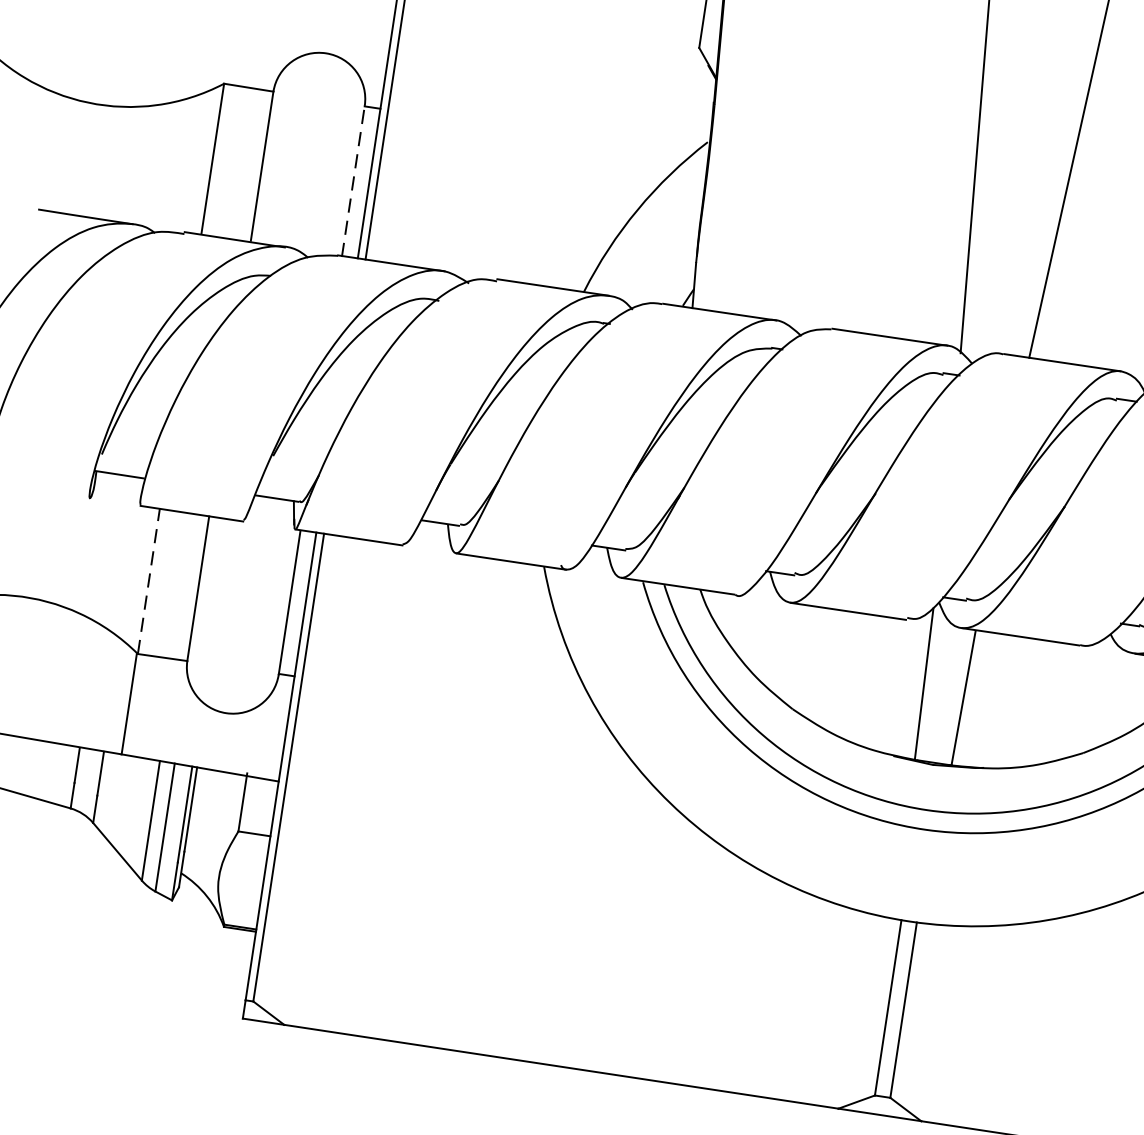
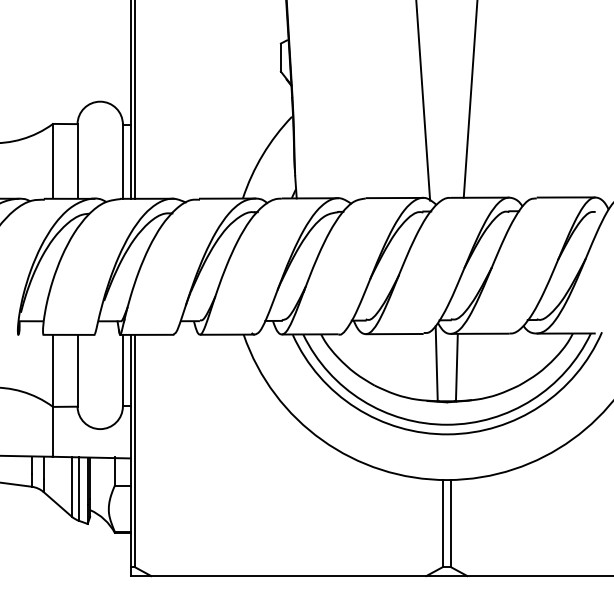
line: (352, 180) -> (122, 161), dashed -> solid
line: (149, 580) -> (53, 370), dashed -> solid

